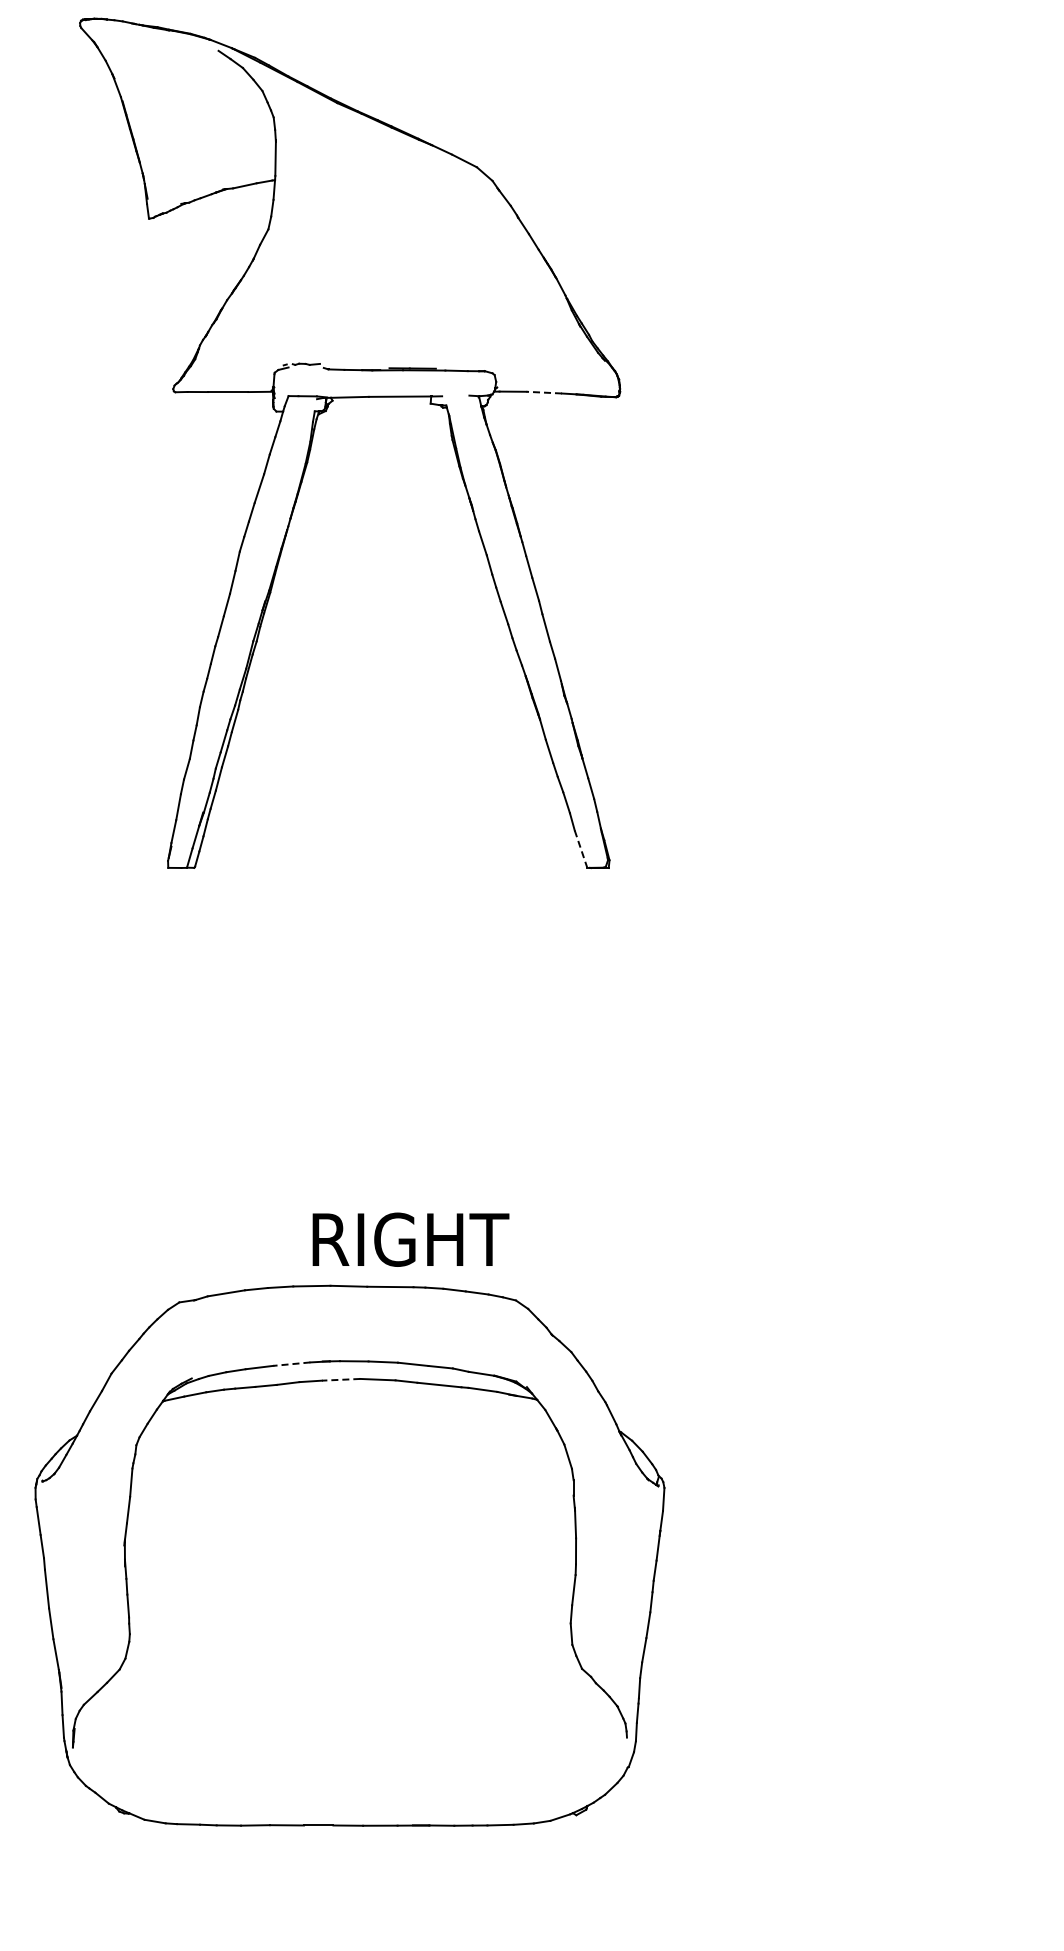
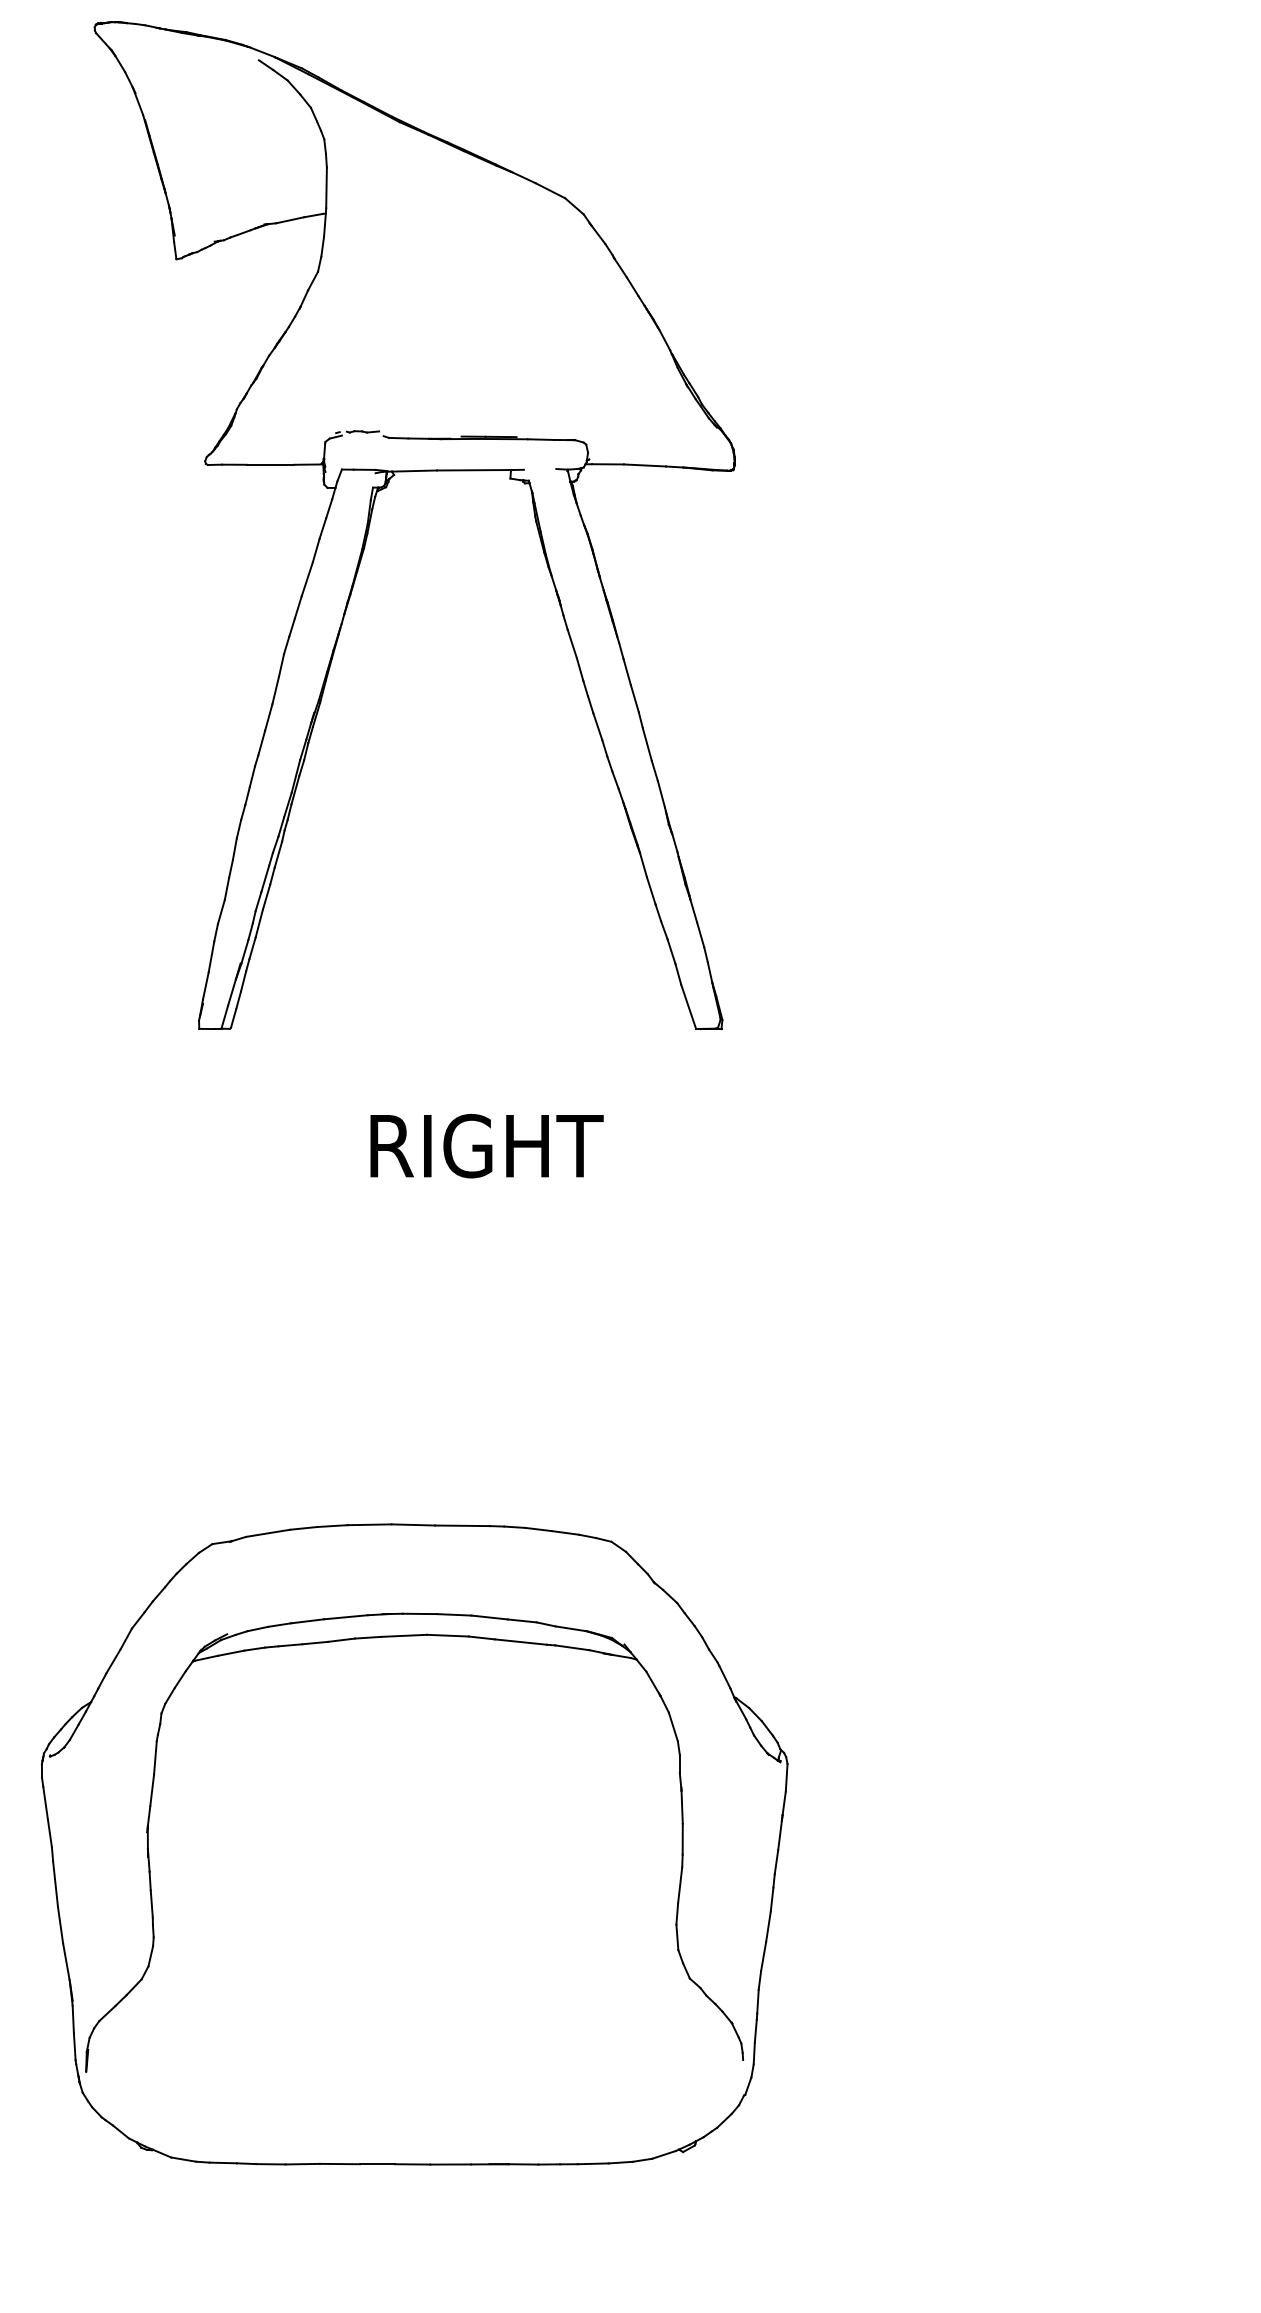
line: (544, 392) -> (645, 465), dashed -> solid
line: (581, 849) -> (689, 1007), dashed -> solid
text: (410, 1239) -> (486, 1145), moved
line: (291, 1364) -> (345, 1617), dashed -> solid
line: (340, 1379) -> (403, 1635), dashed -> solid

